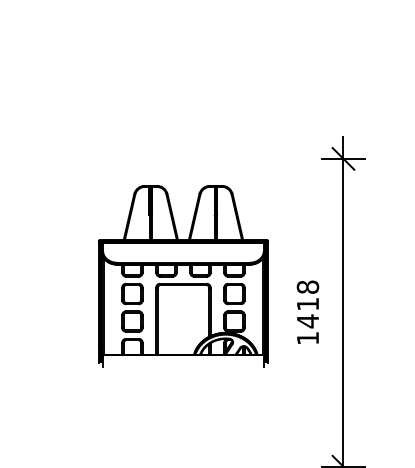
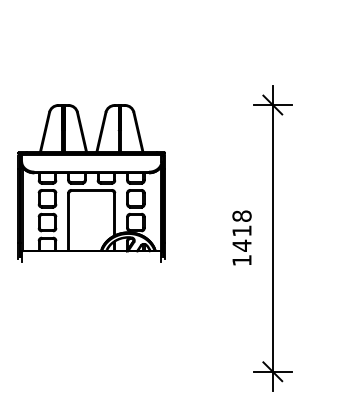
part: (183, 276) -> (91, 183), moved

